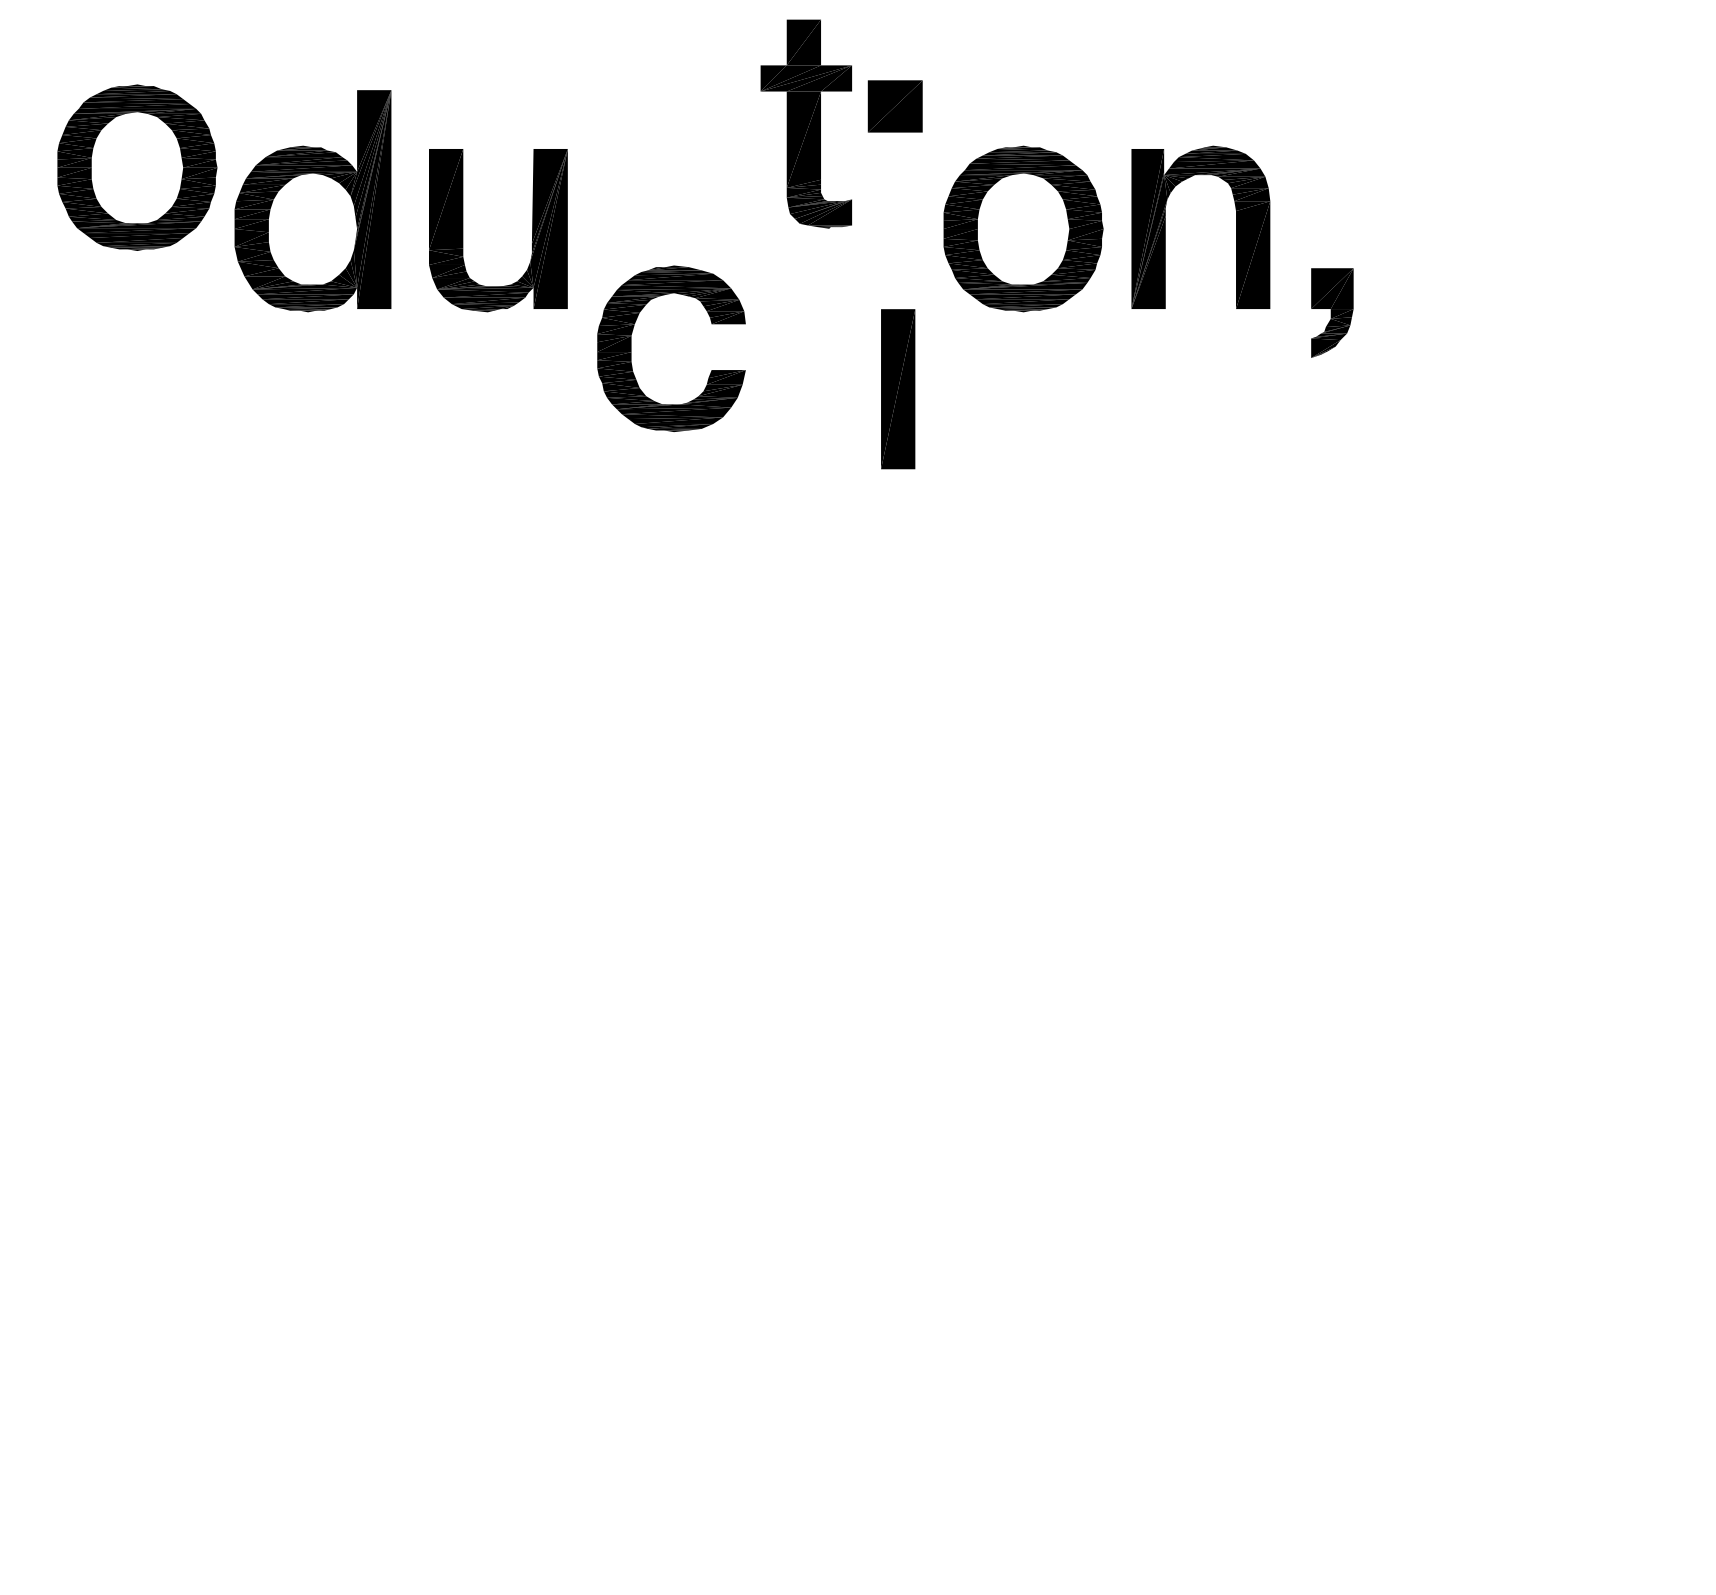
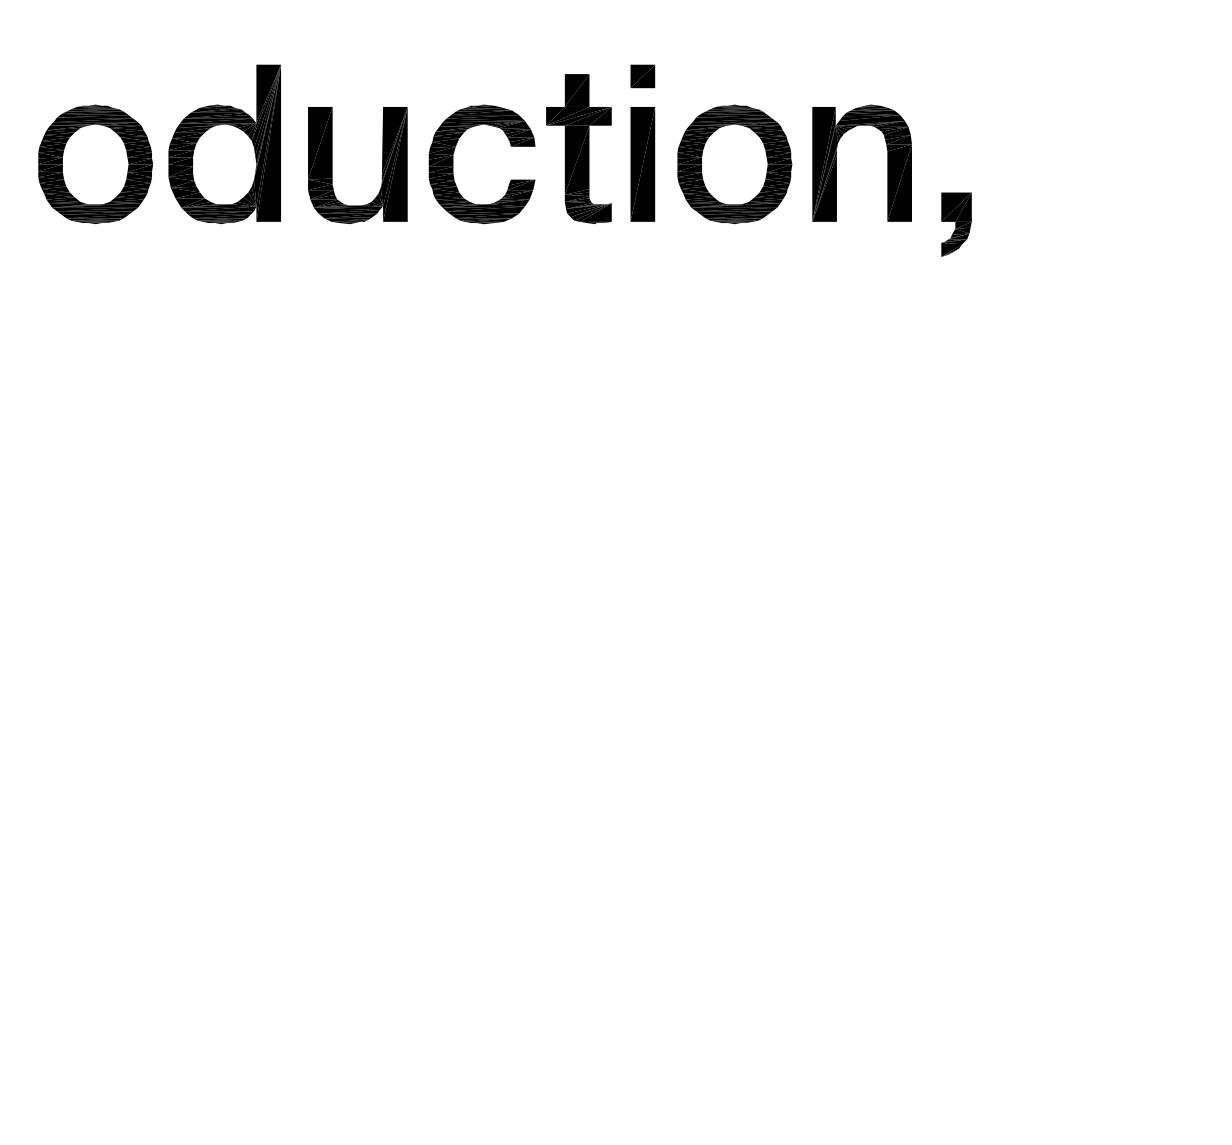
part: (894, 106) -> (642, 76), size x0.62
part: (805, 123) -> (578, 148), moved
part: (137, 167) -> (95, 164), moved
part: (631, 348) -> (453, 164), moved
part: (897, 389) -> (642, 164), moved

